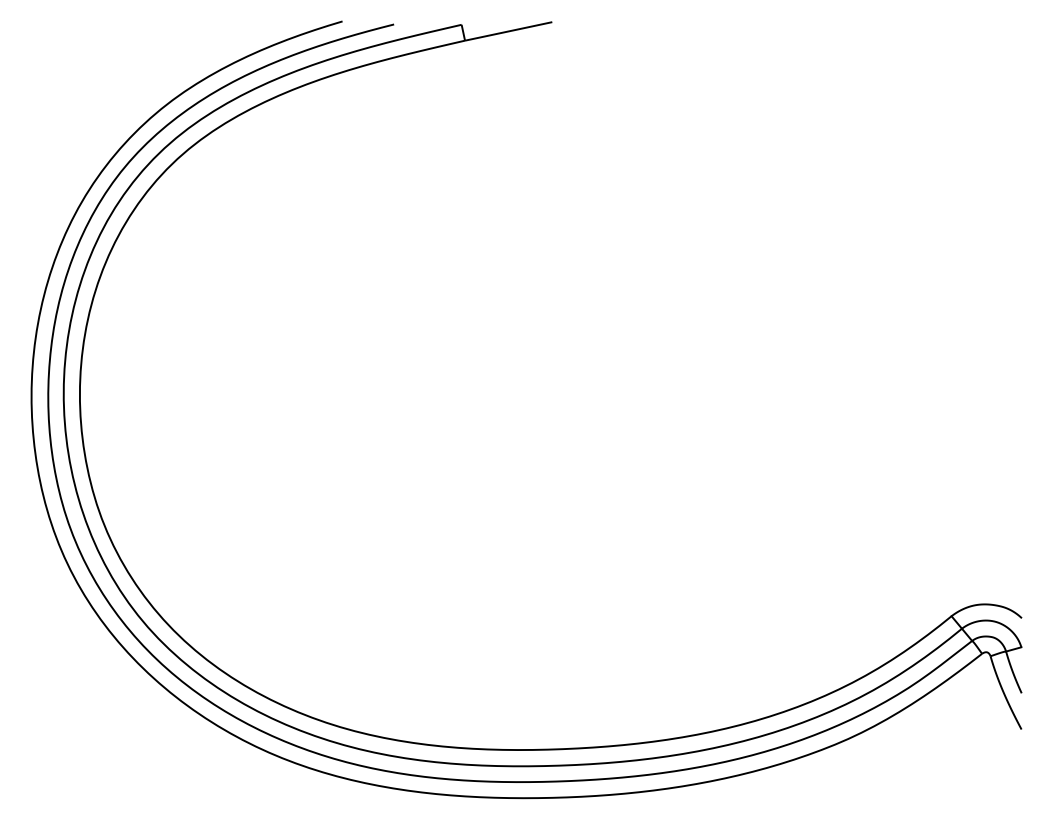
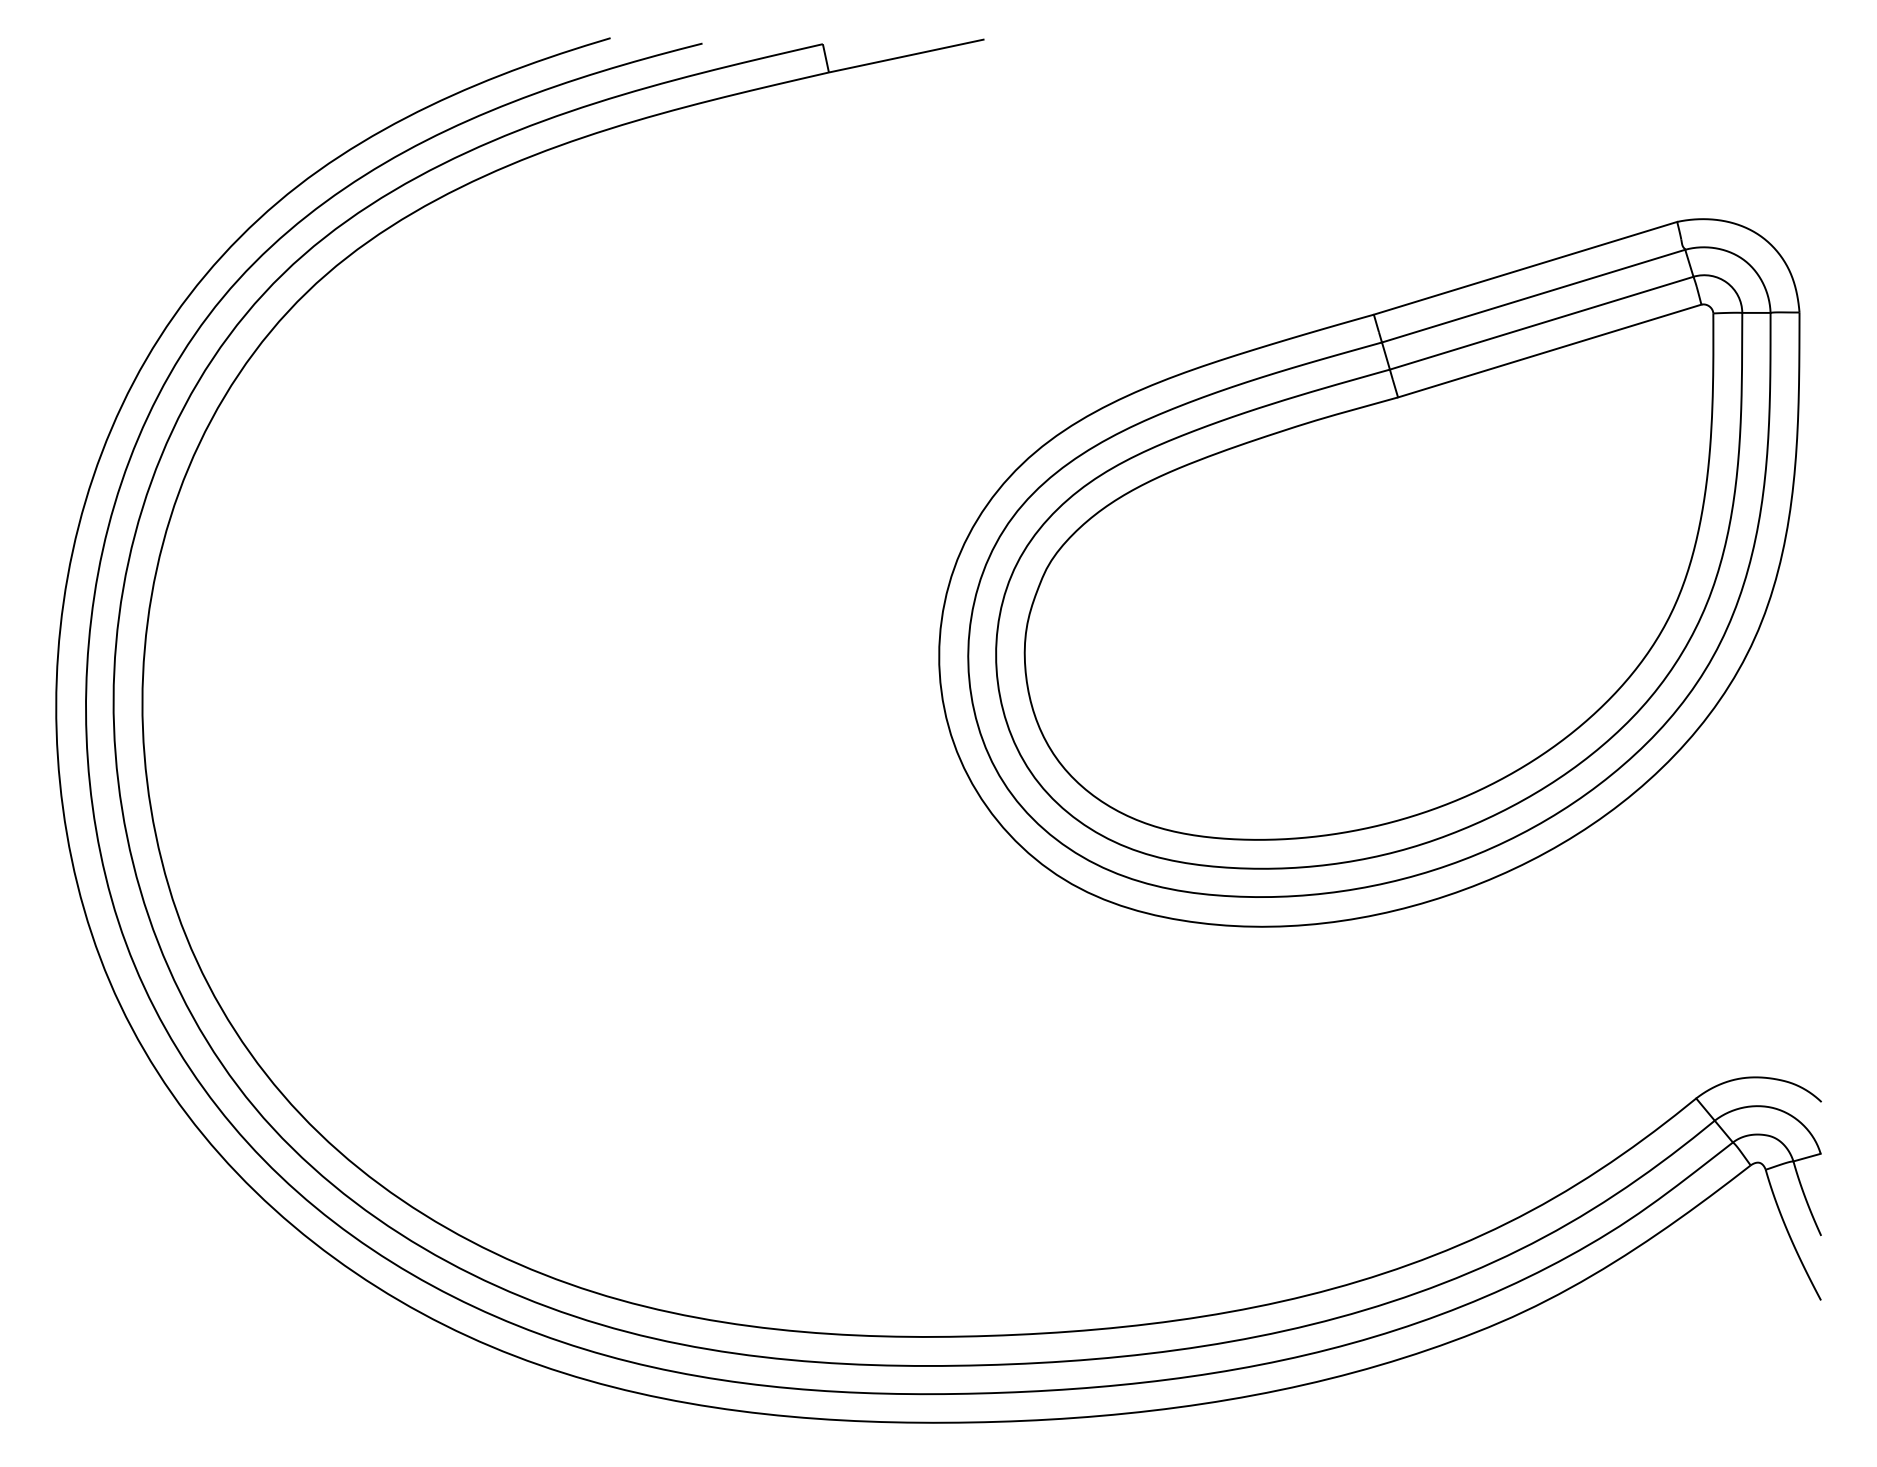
part: (768, 321) -> (1369, 573), added

